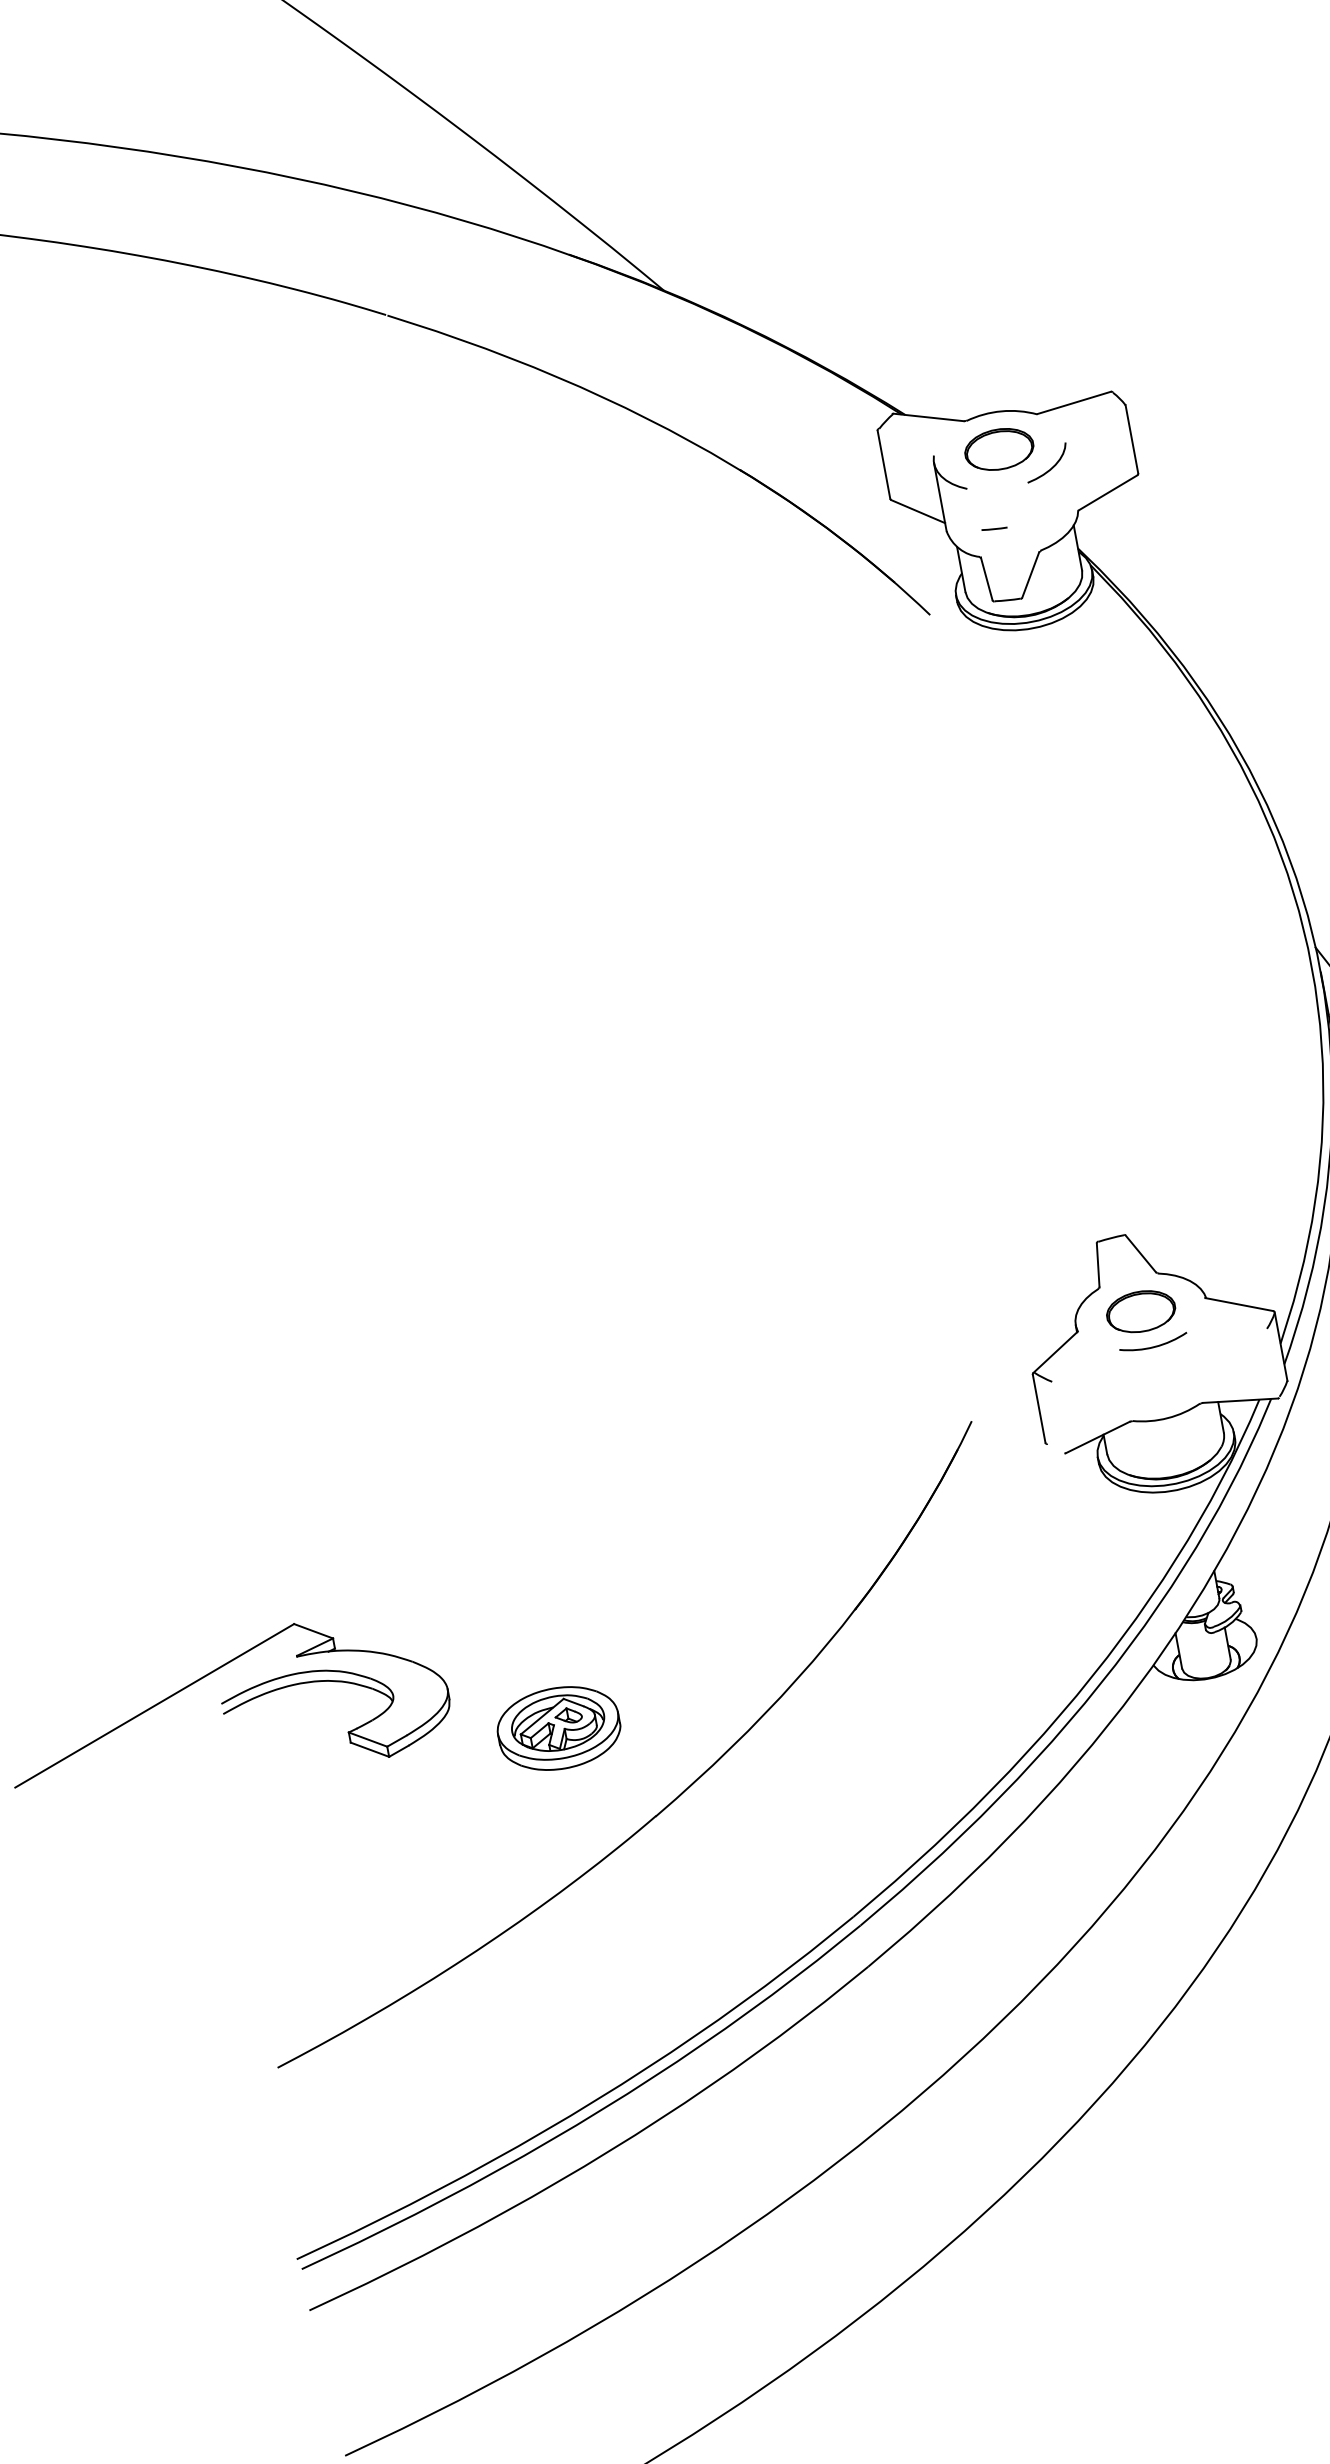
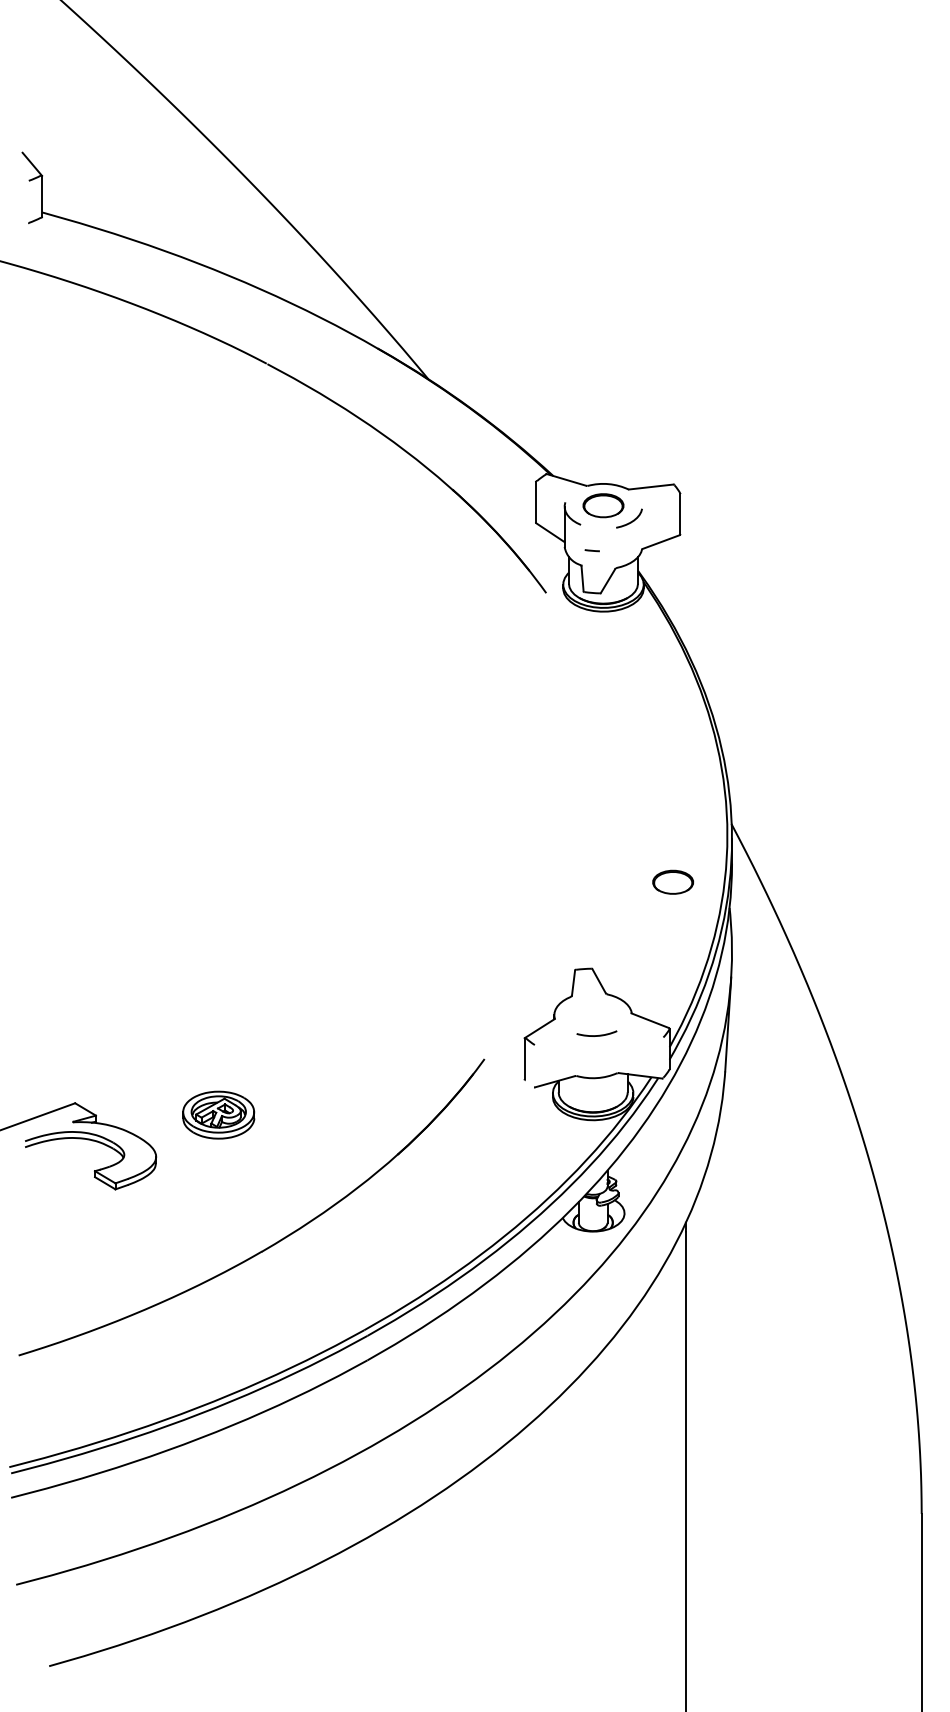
part: (1141, 1310) -> (673, 881), moved
part: (558, 1727) -> (218, 1114), moved

